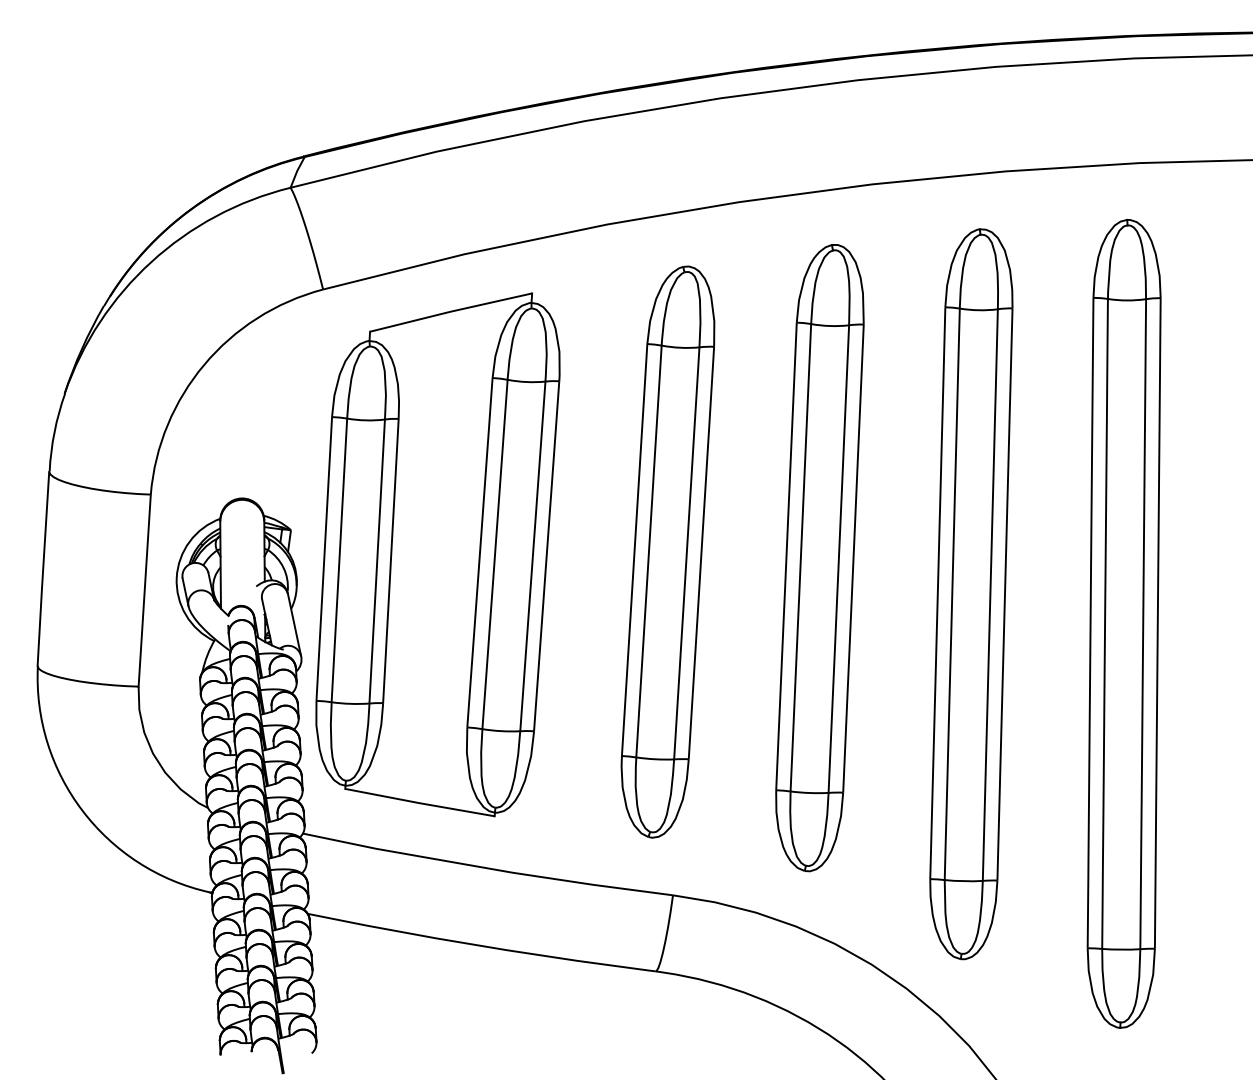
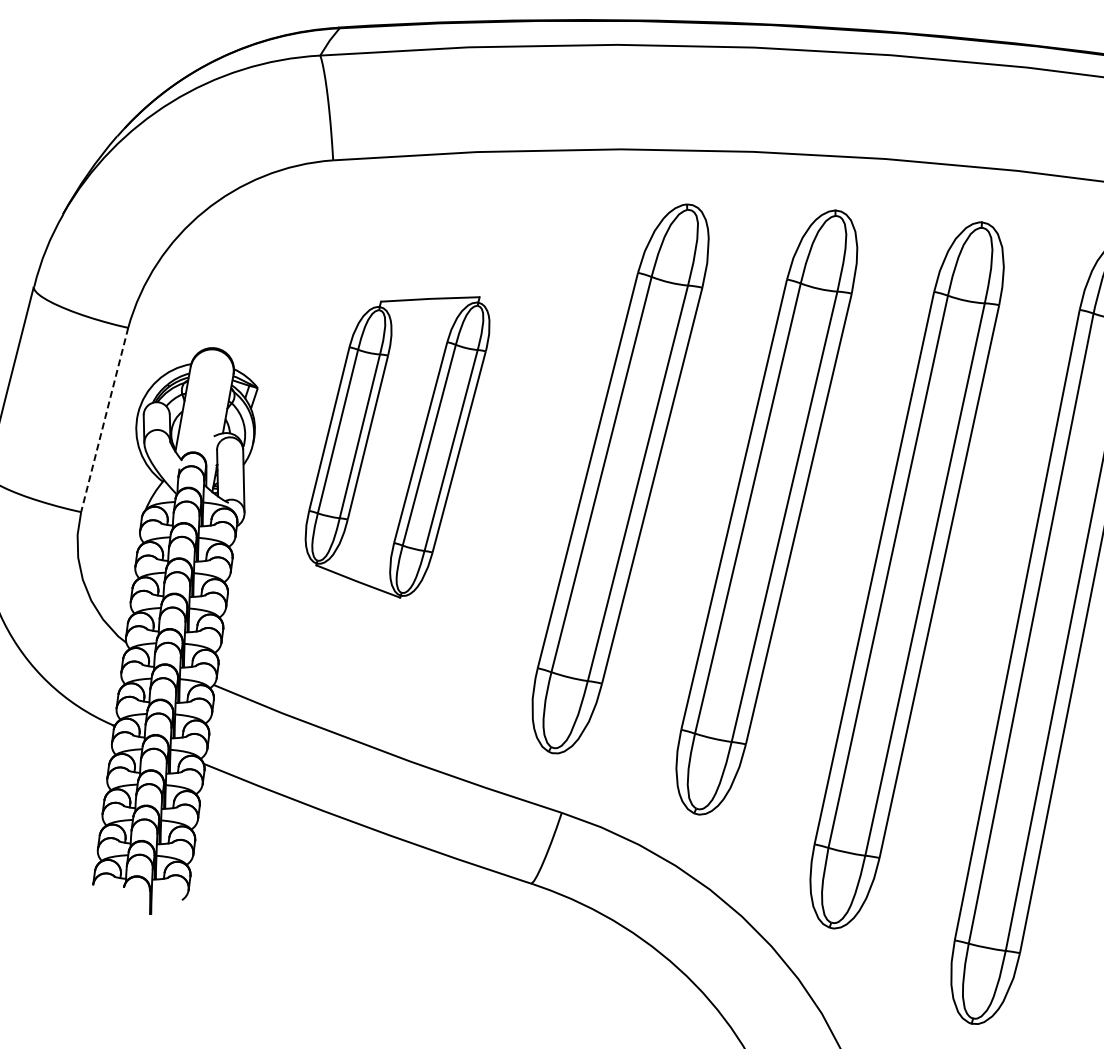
part: (437, 554) -> (395, 438), size x0.6
line: (144, 591) -> (104, 420), solid -> dashed

